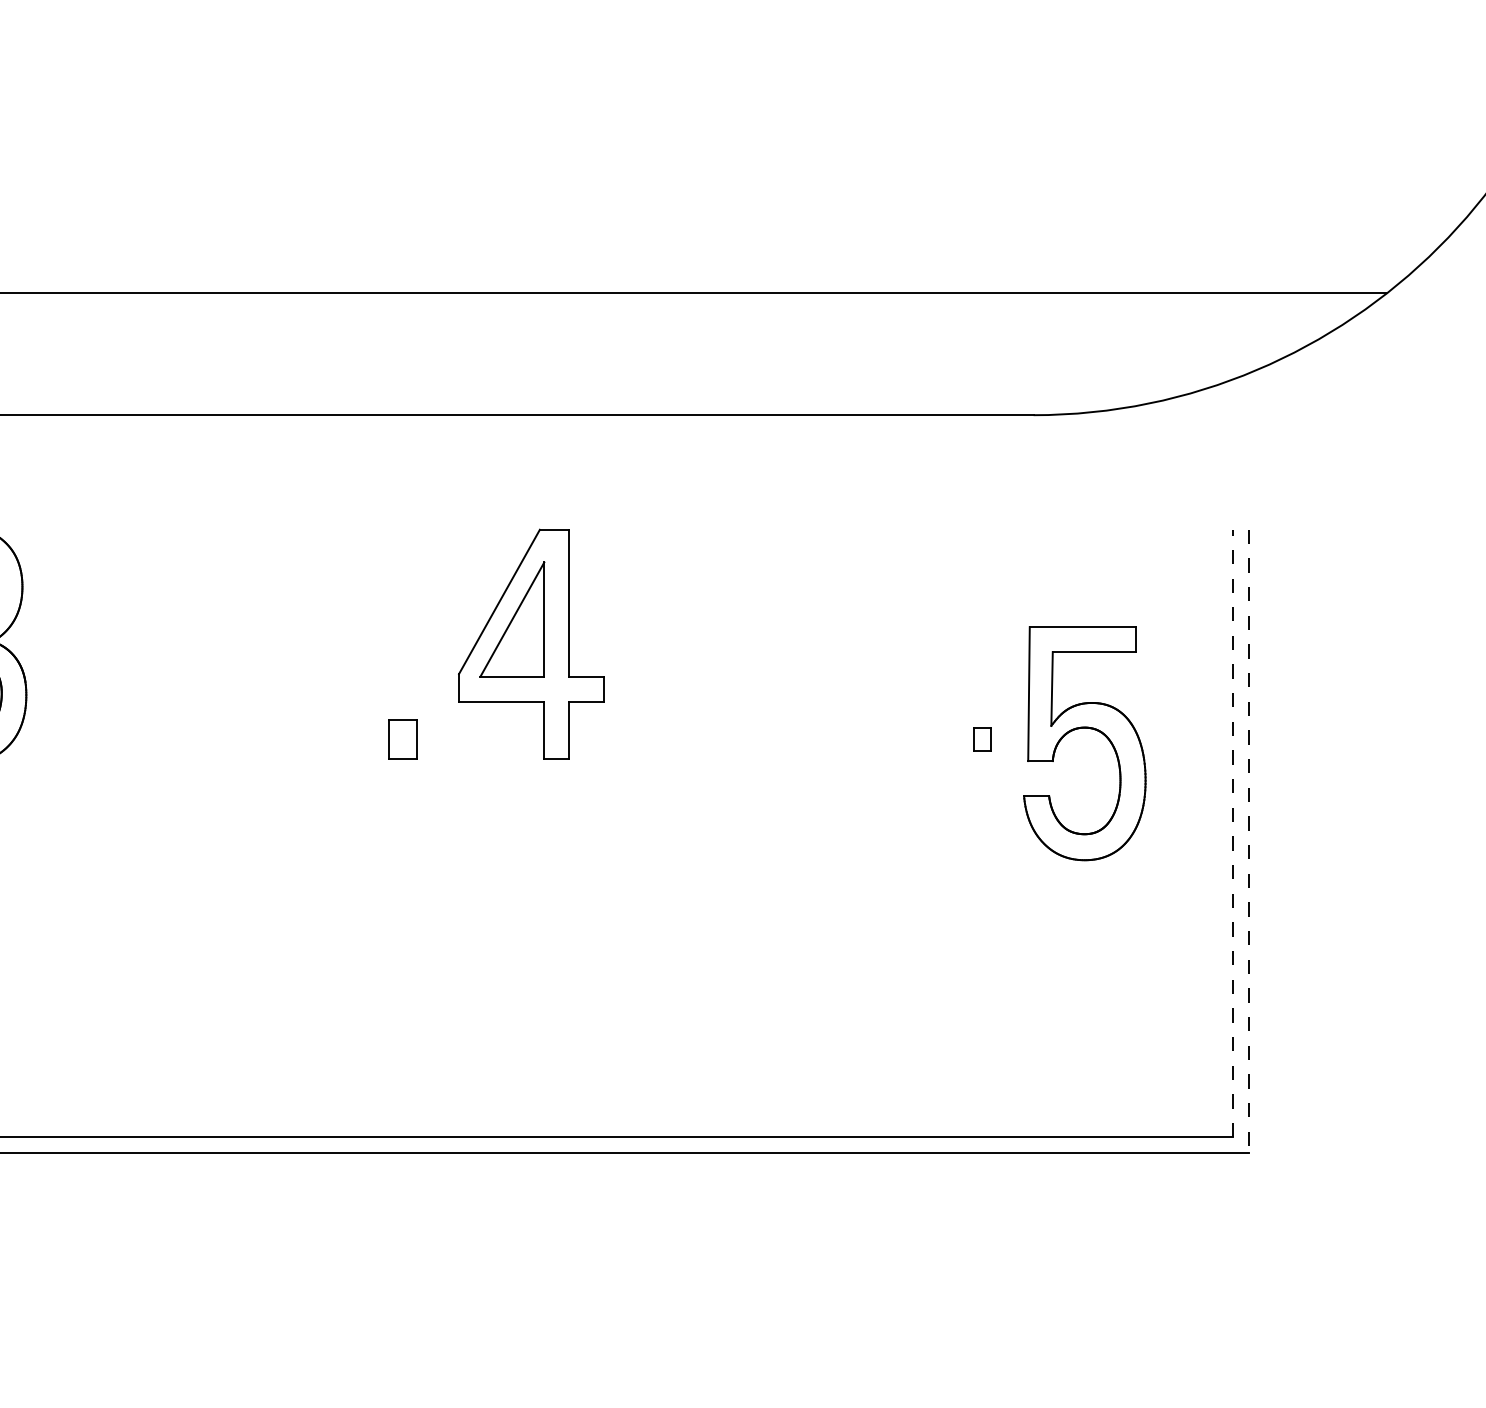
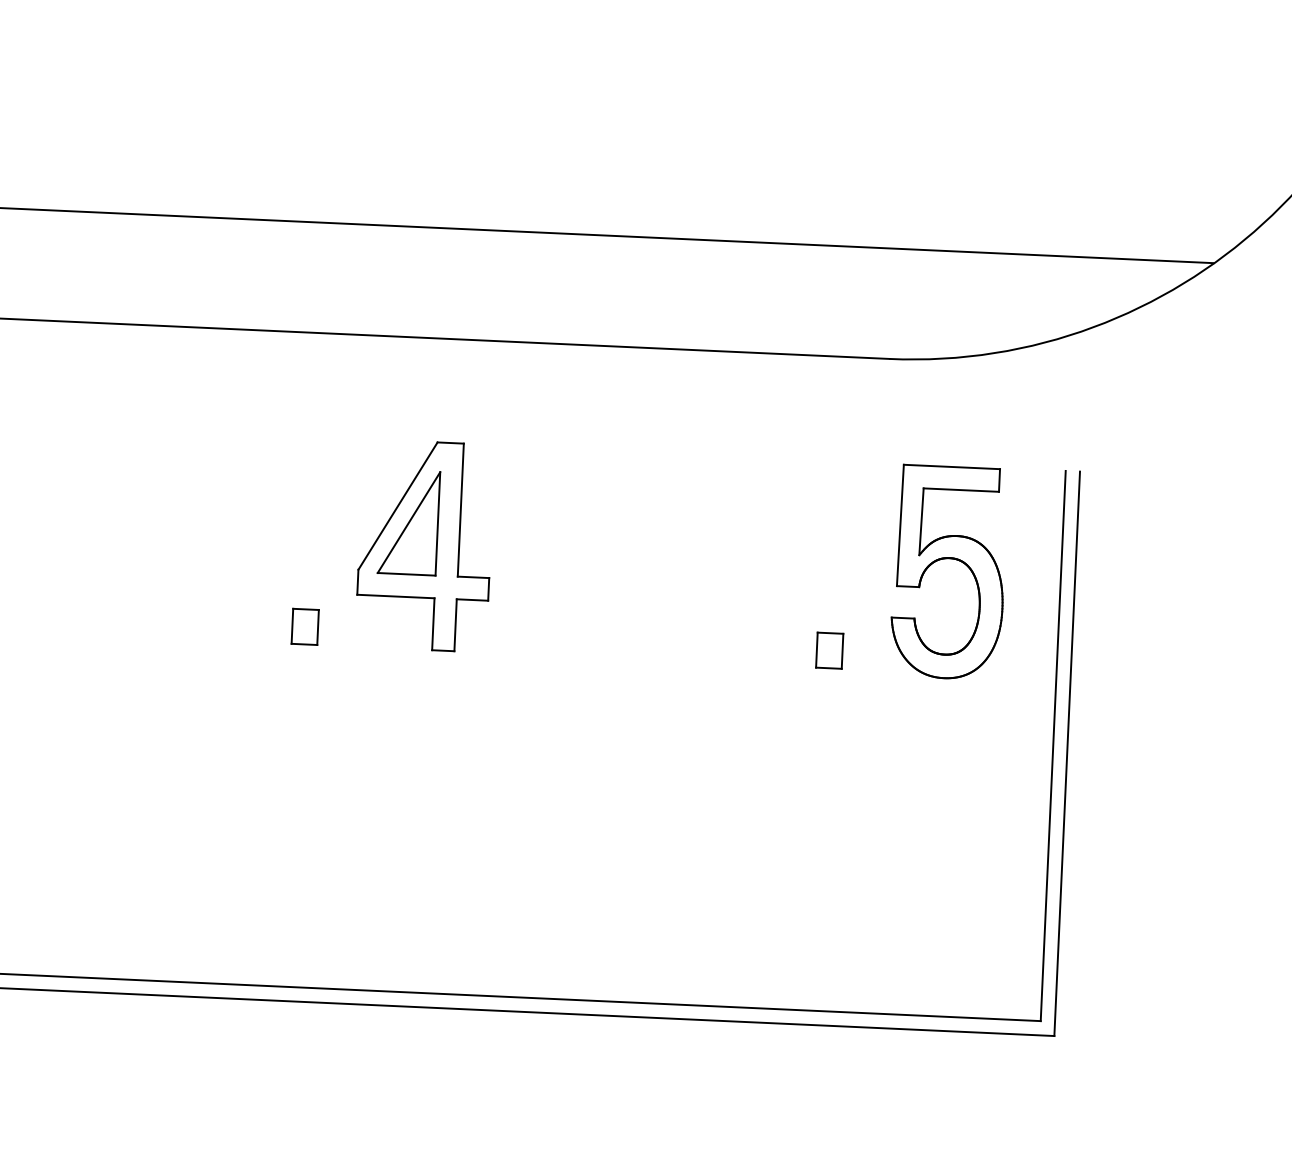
part: (1084, 728) -> (949, 558), moved
part: (982, 739) -> (829, 650), size x1.67
line: (1233, 833) -> (1053, 746), dashed -> solid
line: (1249, 841) -> (1067, 753), dashed -> solid

